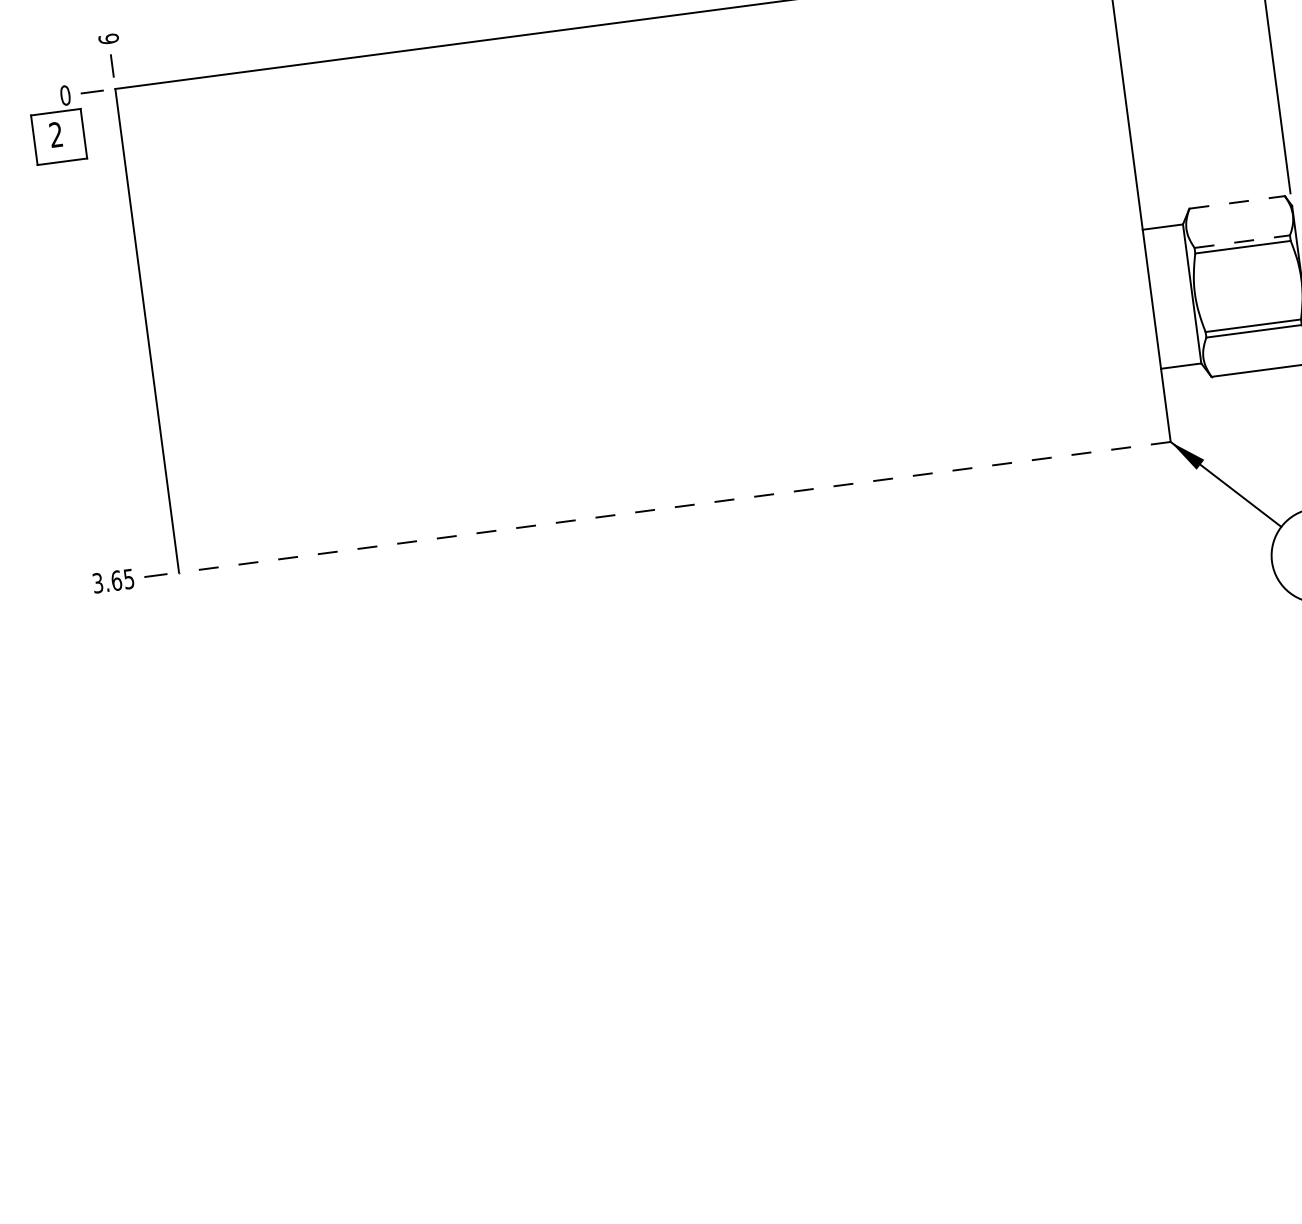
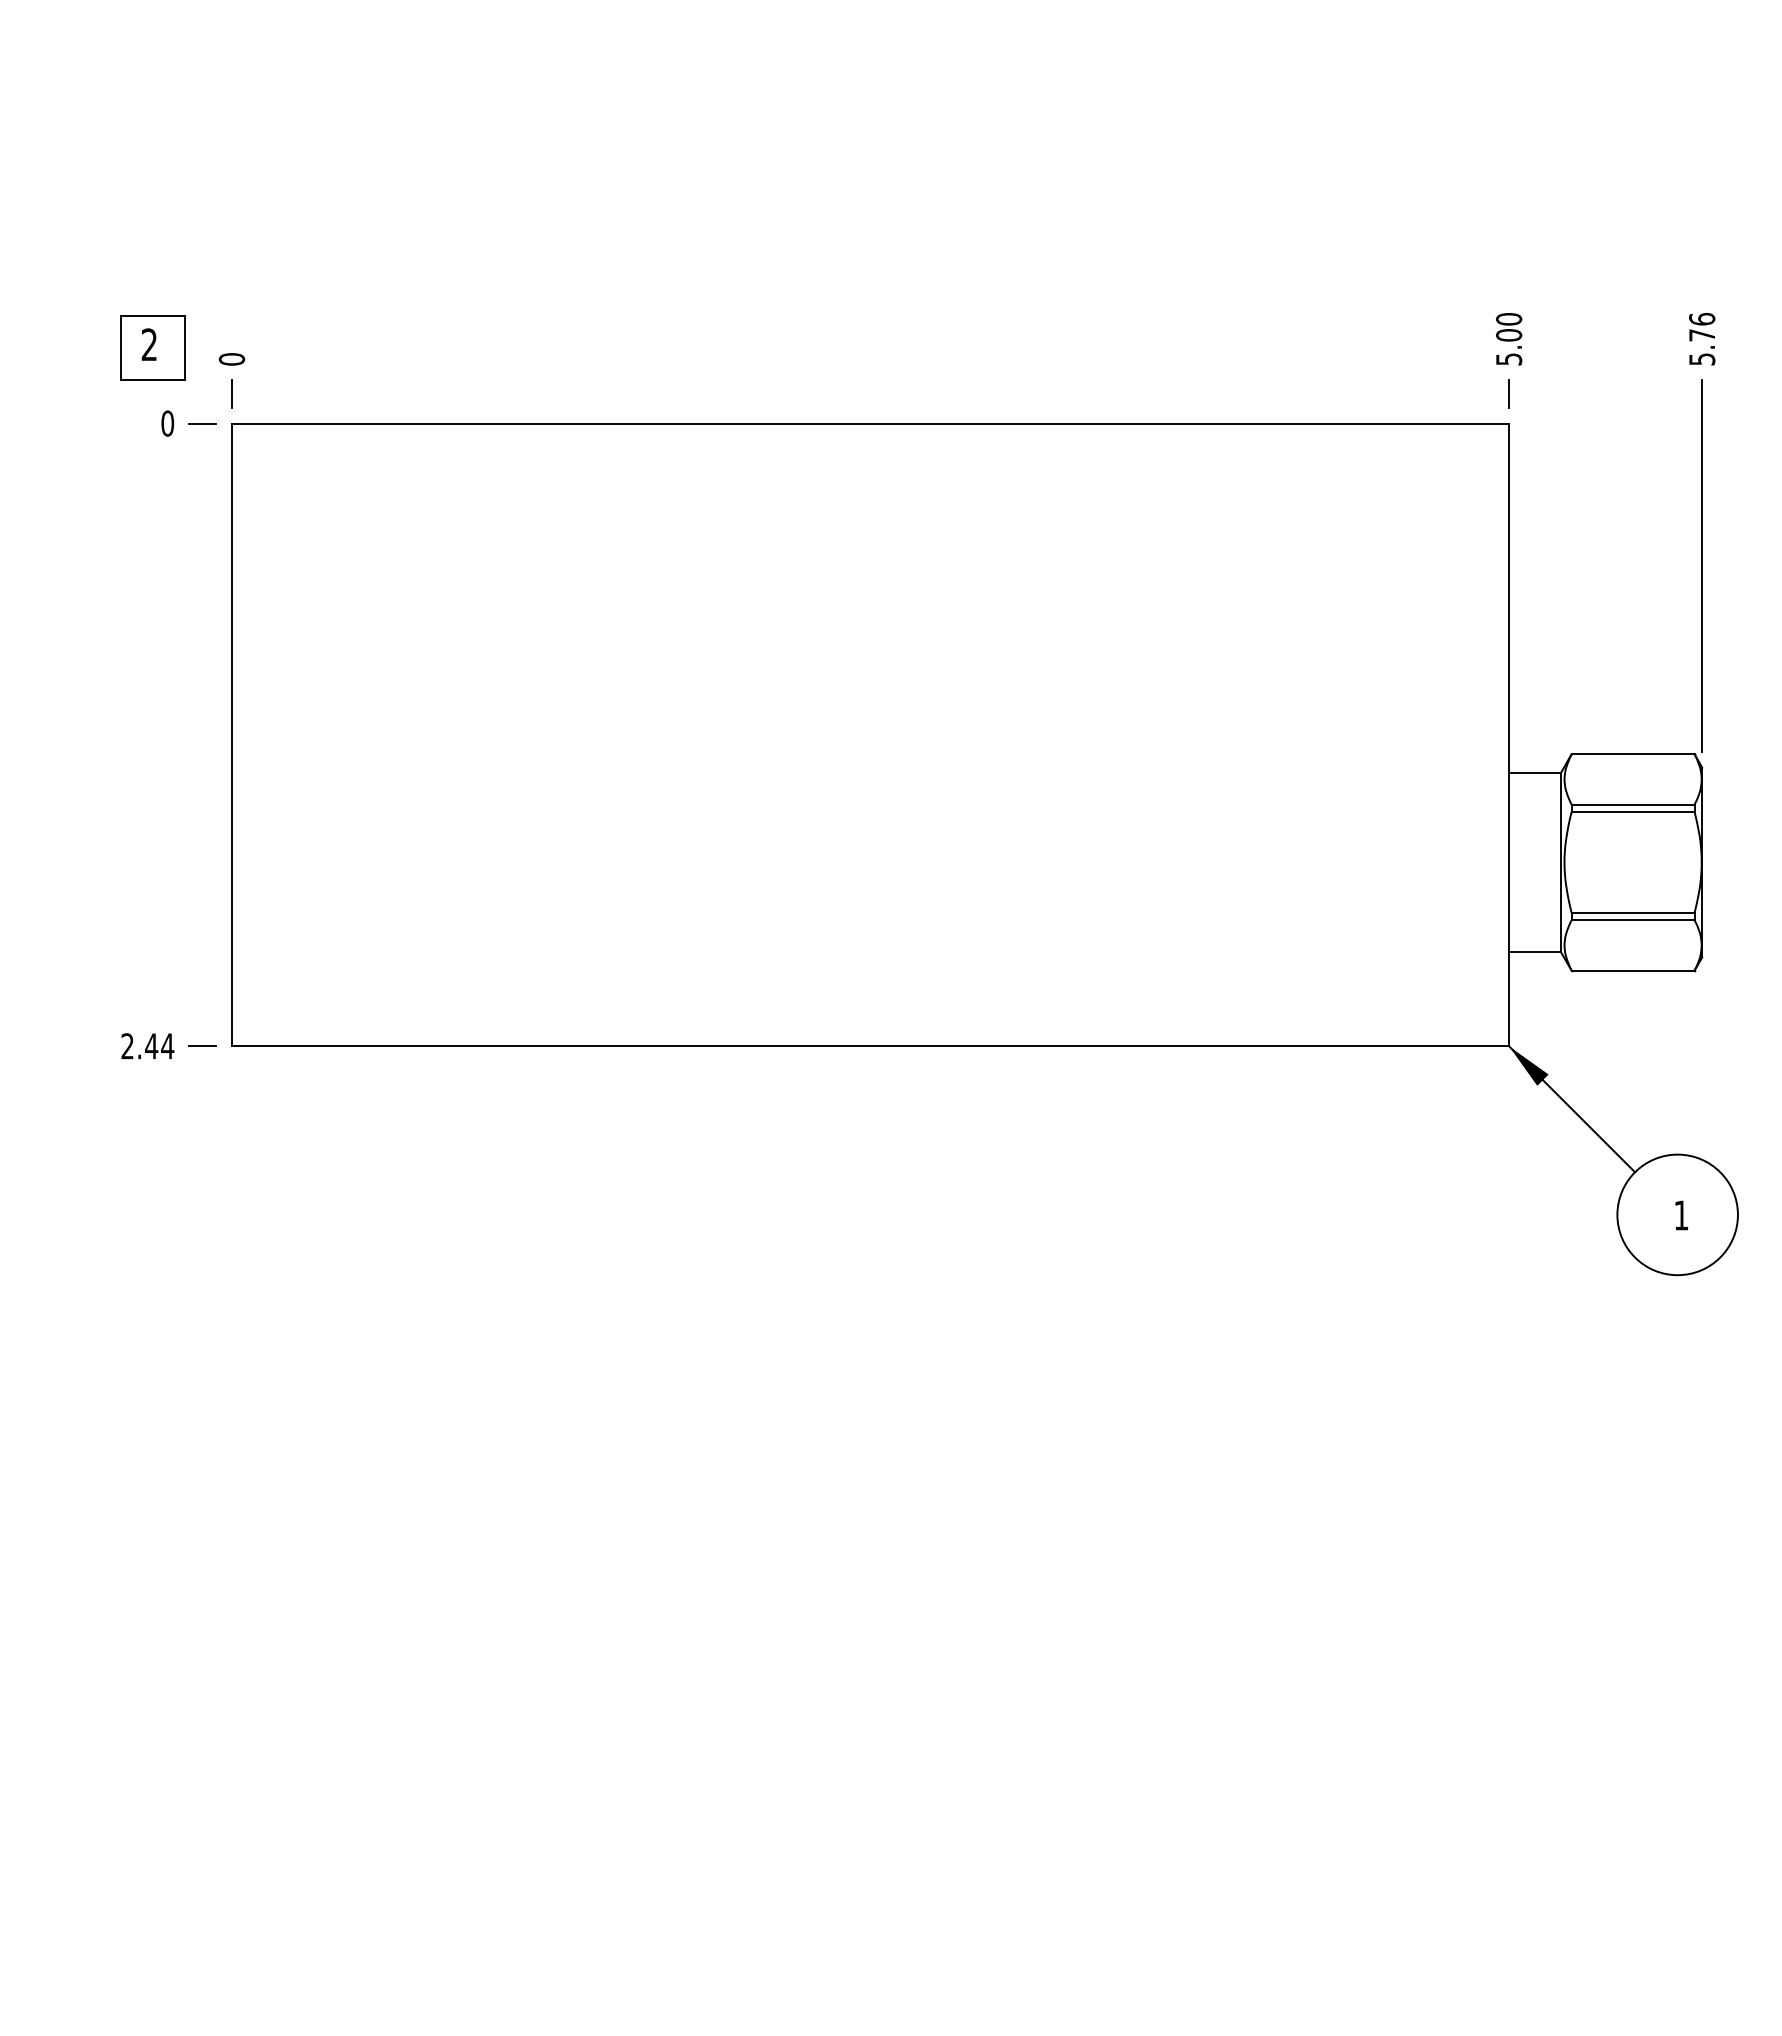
text: (108, 39) -> (231, 359), 6 -> 0
part: (58, 136) -> (152, 347), moved
line: (1237, 202) -> (1633, 754), dashed -> solid
line: (1242, 241) -> (1633, 804), dashed -> solid
line: (674, 507) -> (870, 1046), dashed -> solid
text: (113, 581) -> (147, 1046), 3.65 -> 2.44

